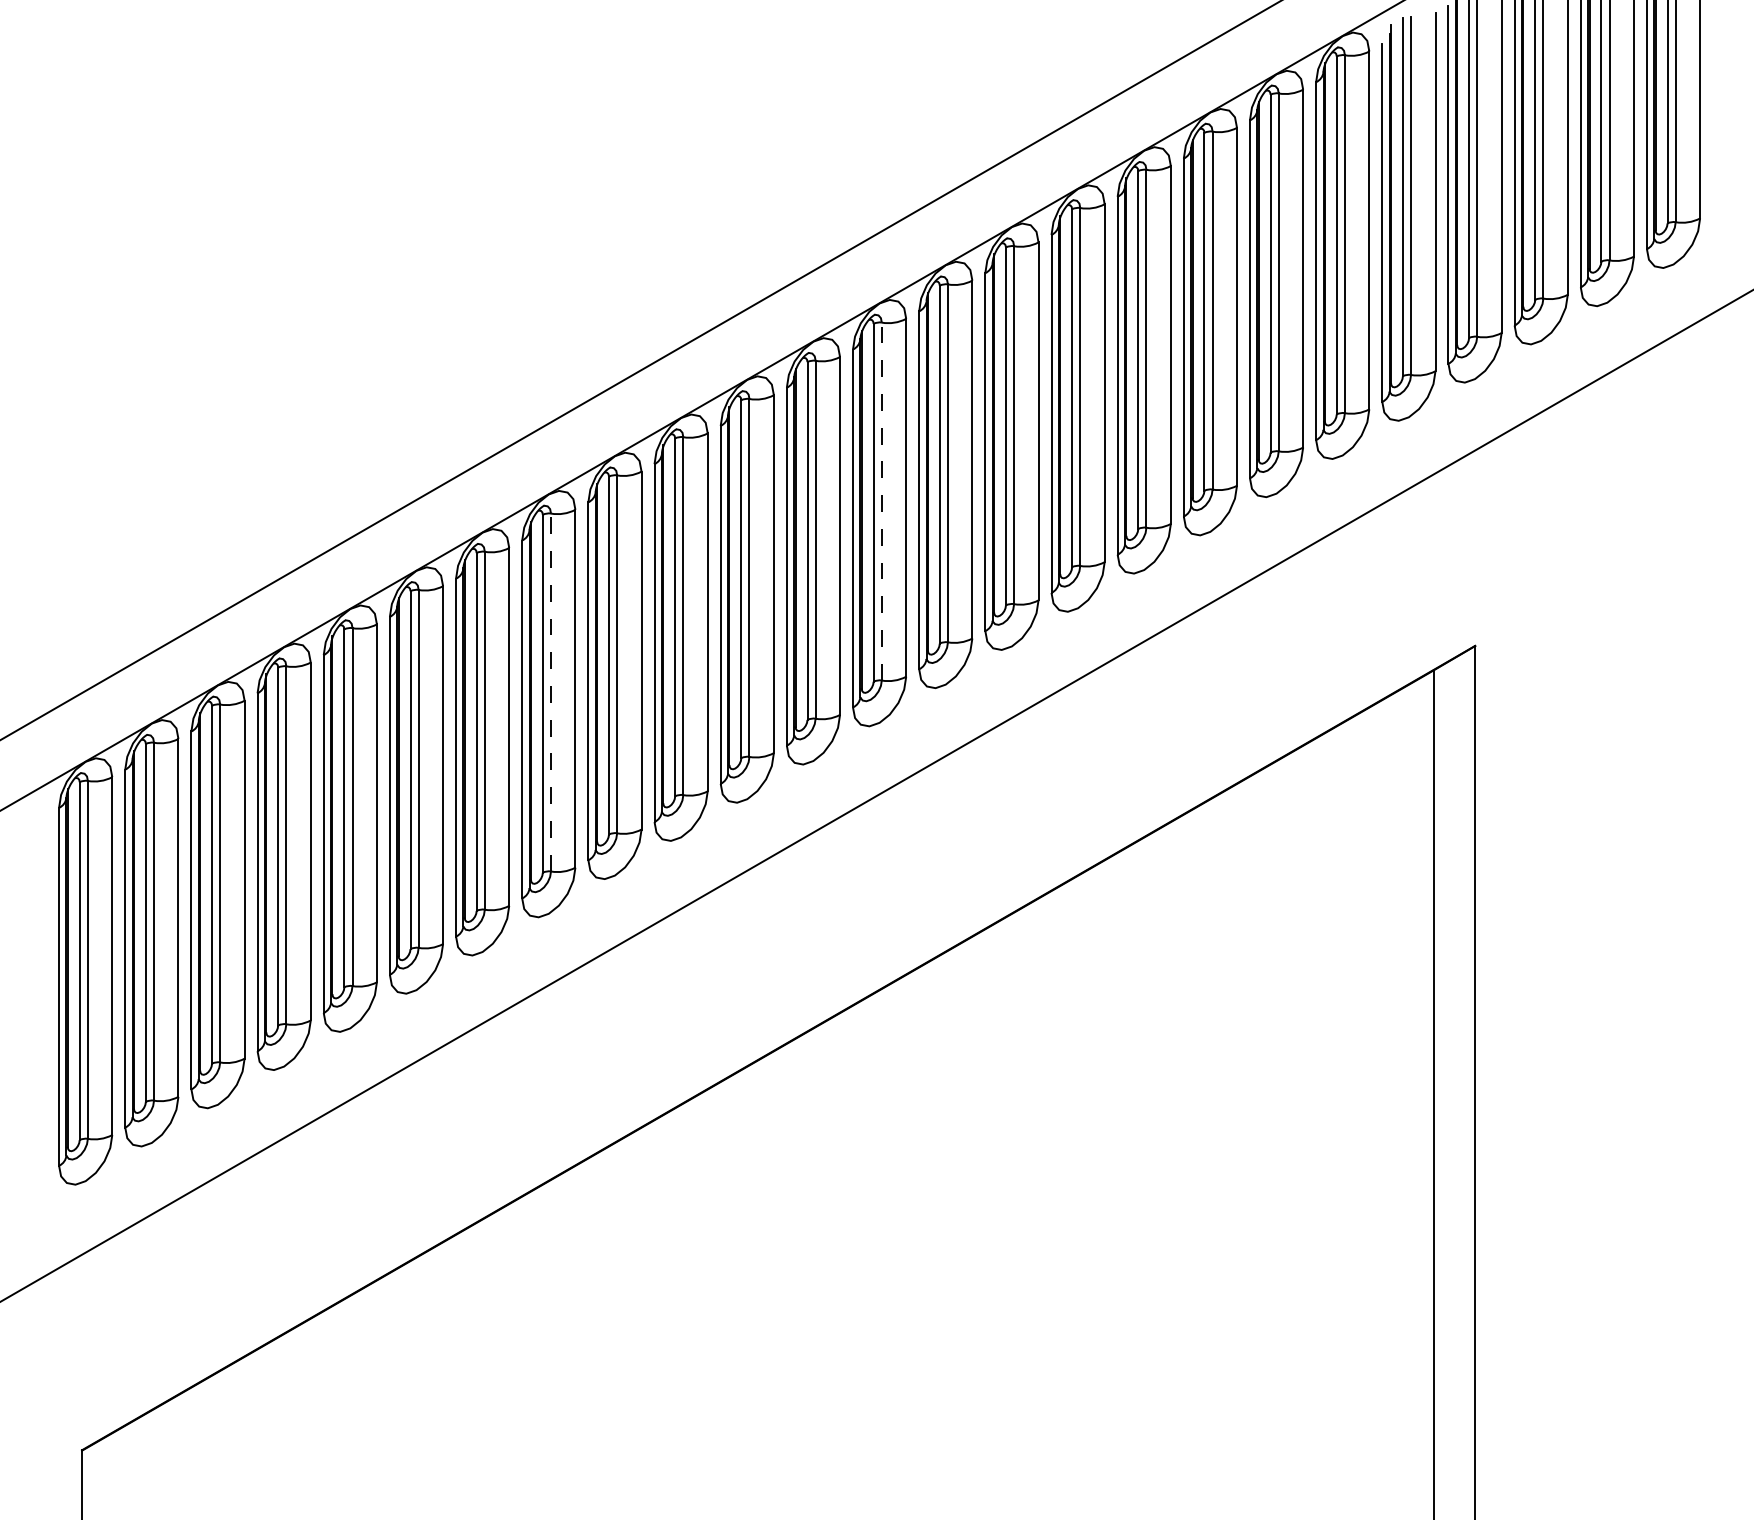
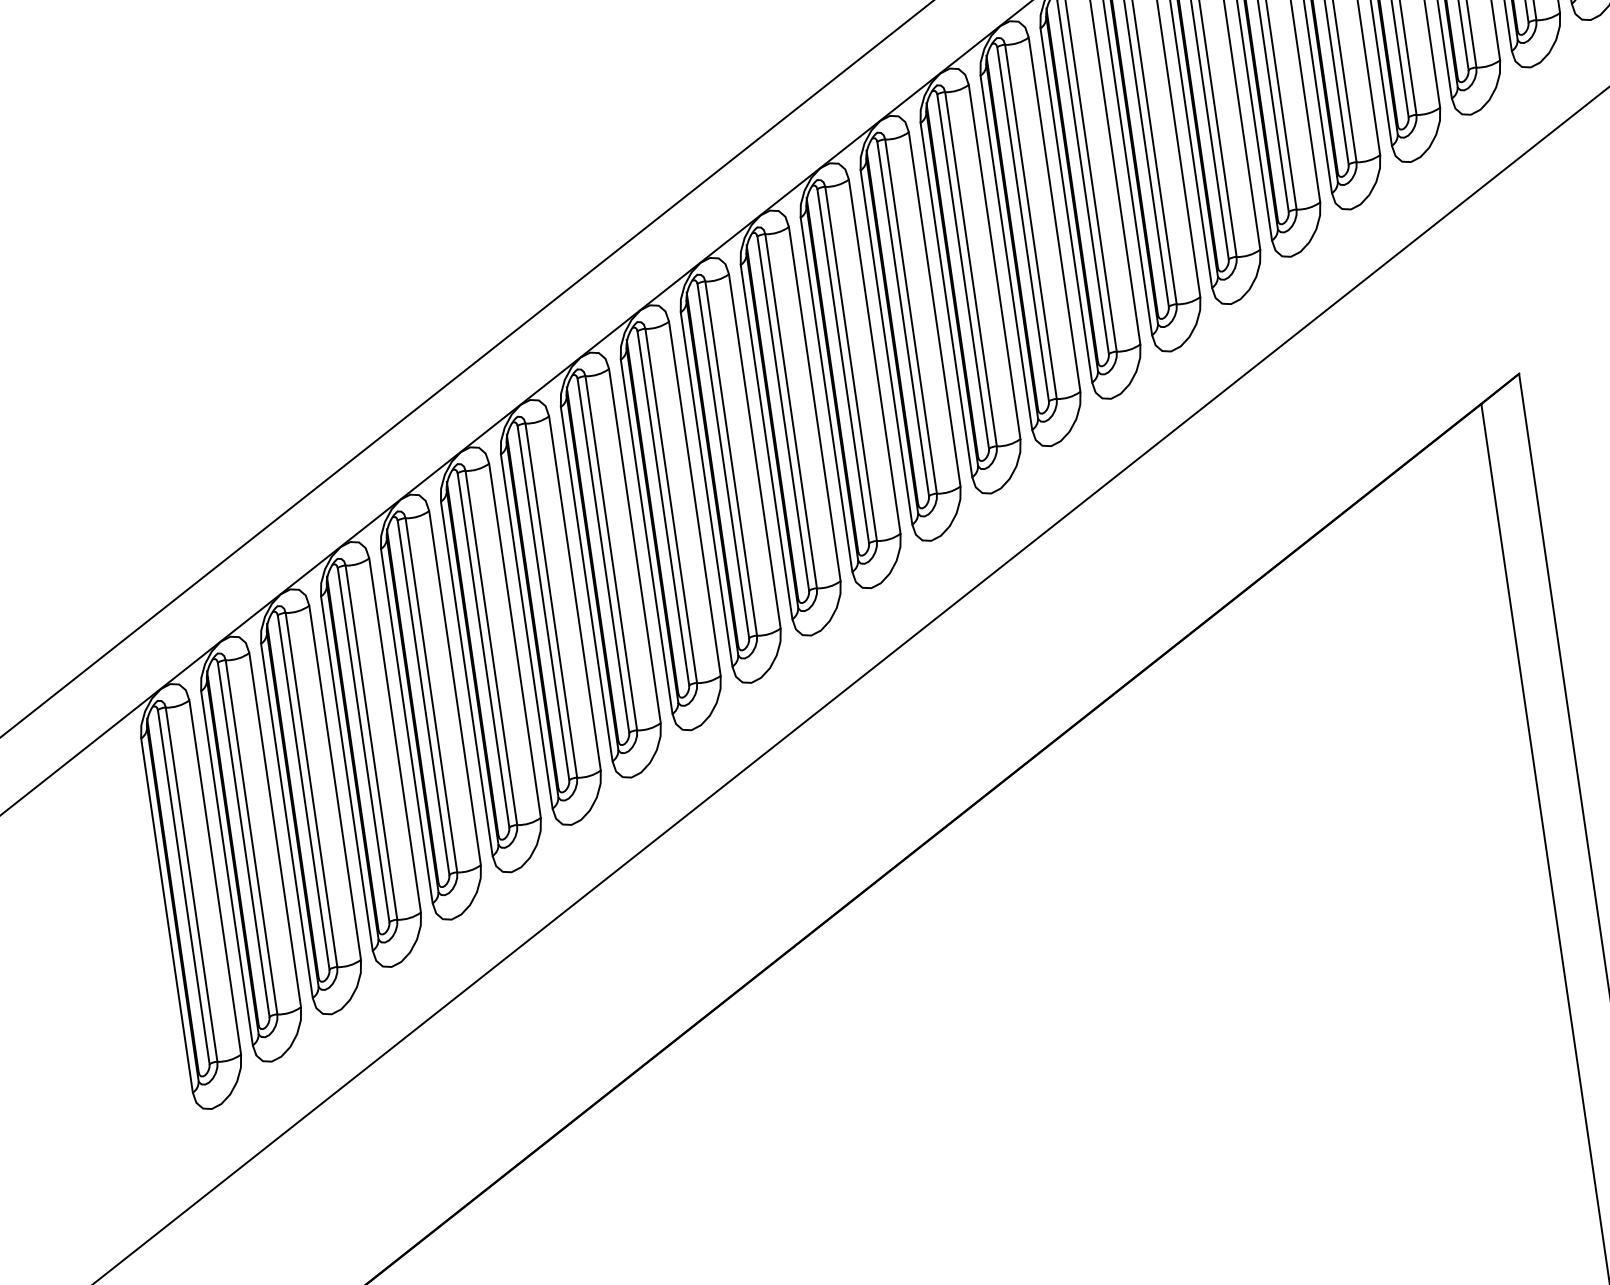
line: (881, 501) -> (910, 316), dashed -> solid
line: (551, 692) -> (611, 553), dashed -> solid

